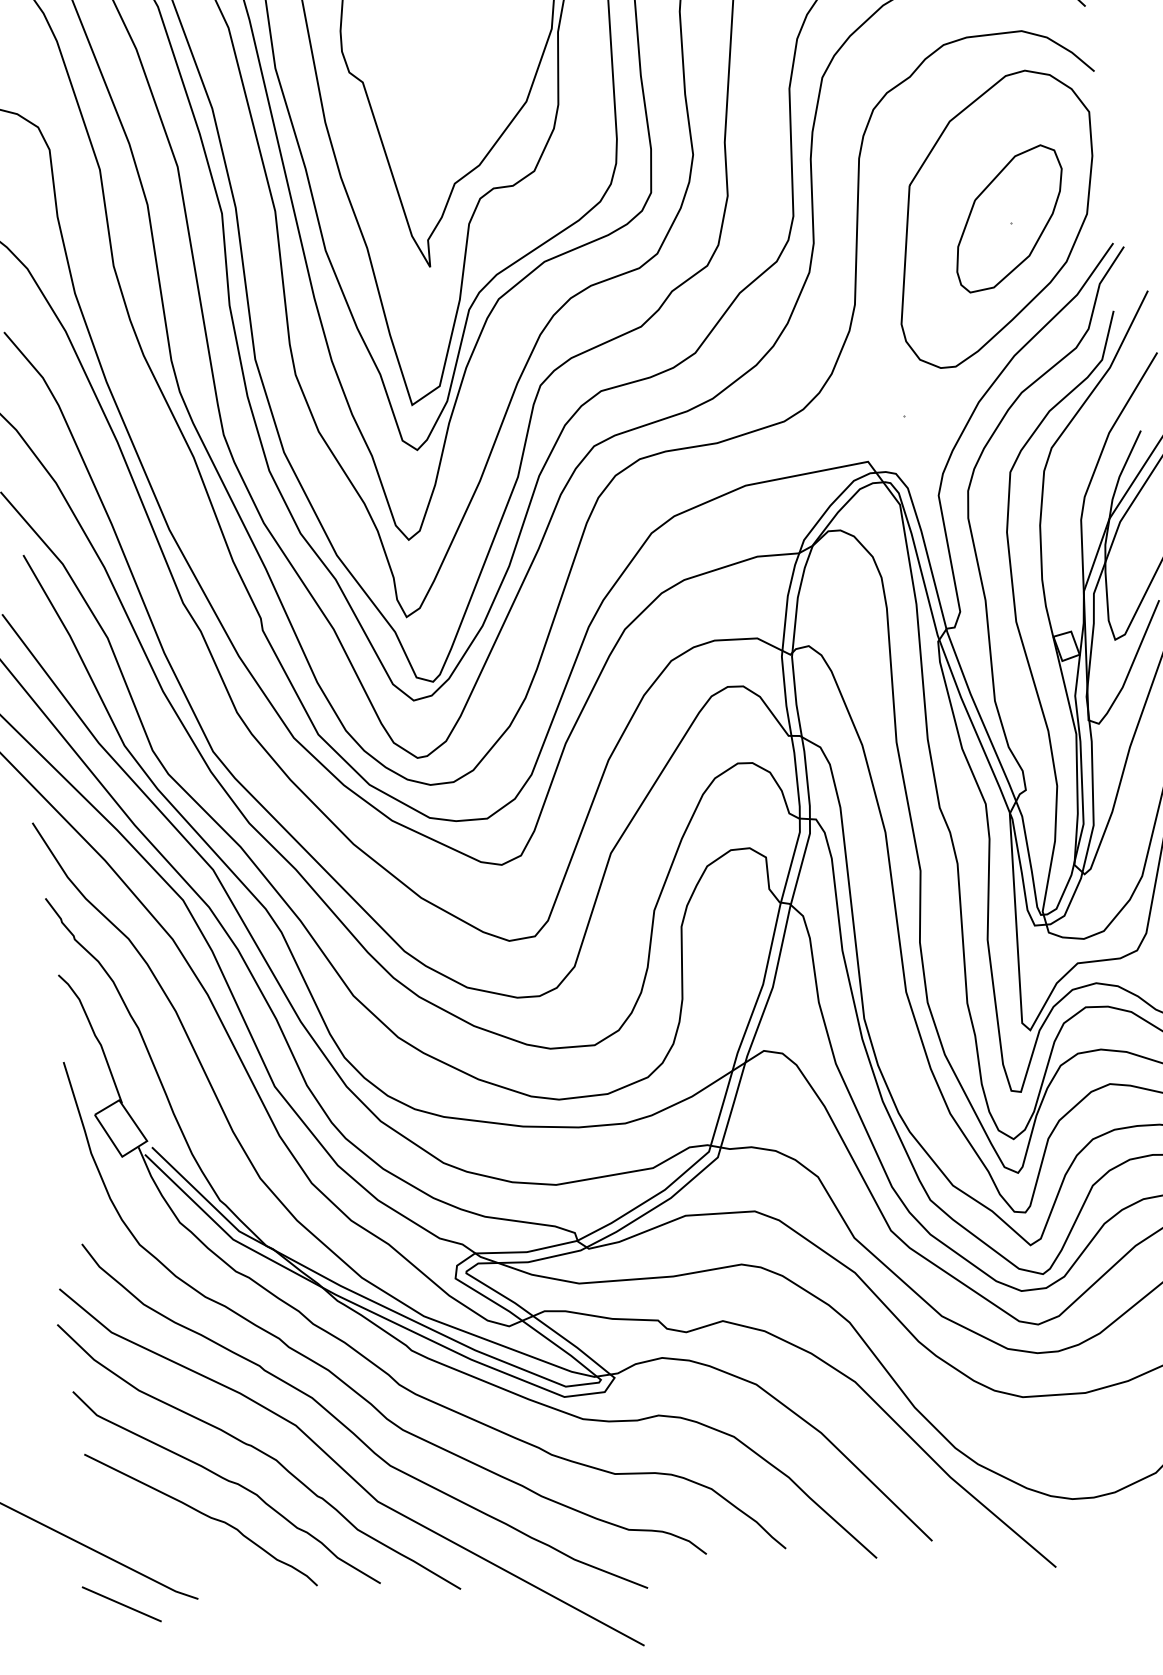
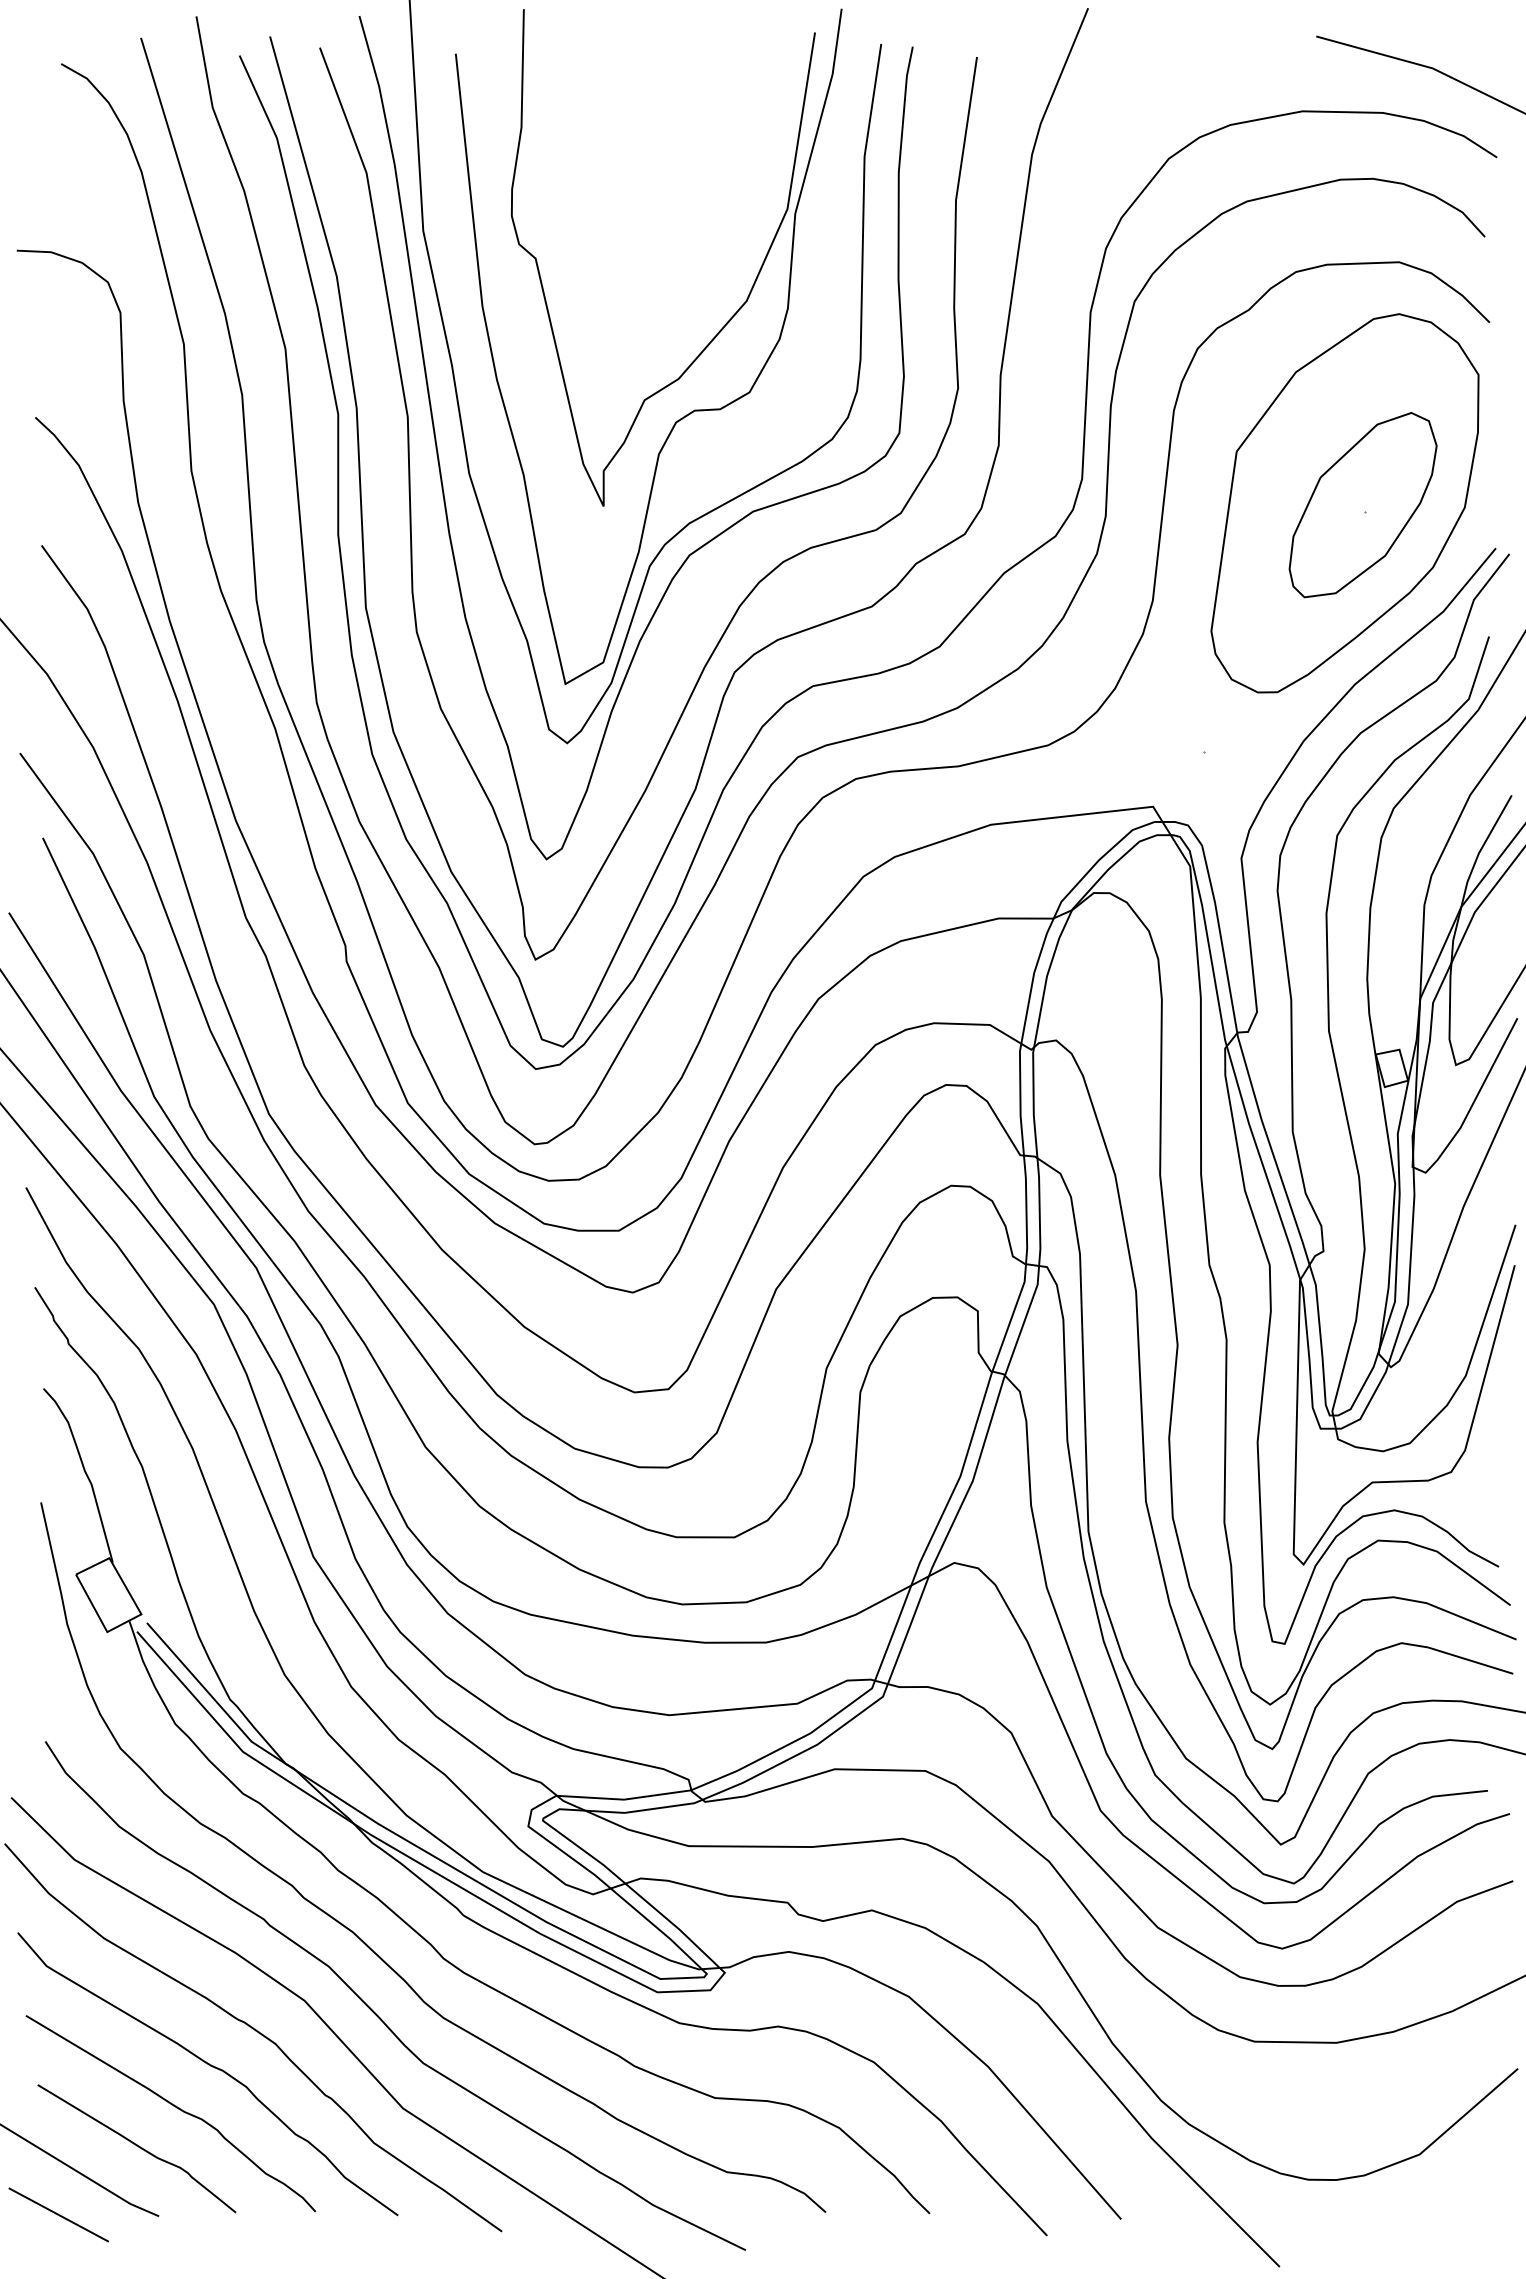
curve: (176, 1547) -> (136, 2146), added

